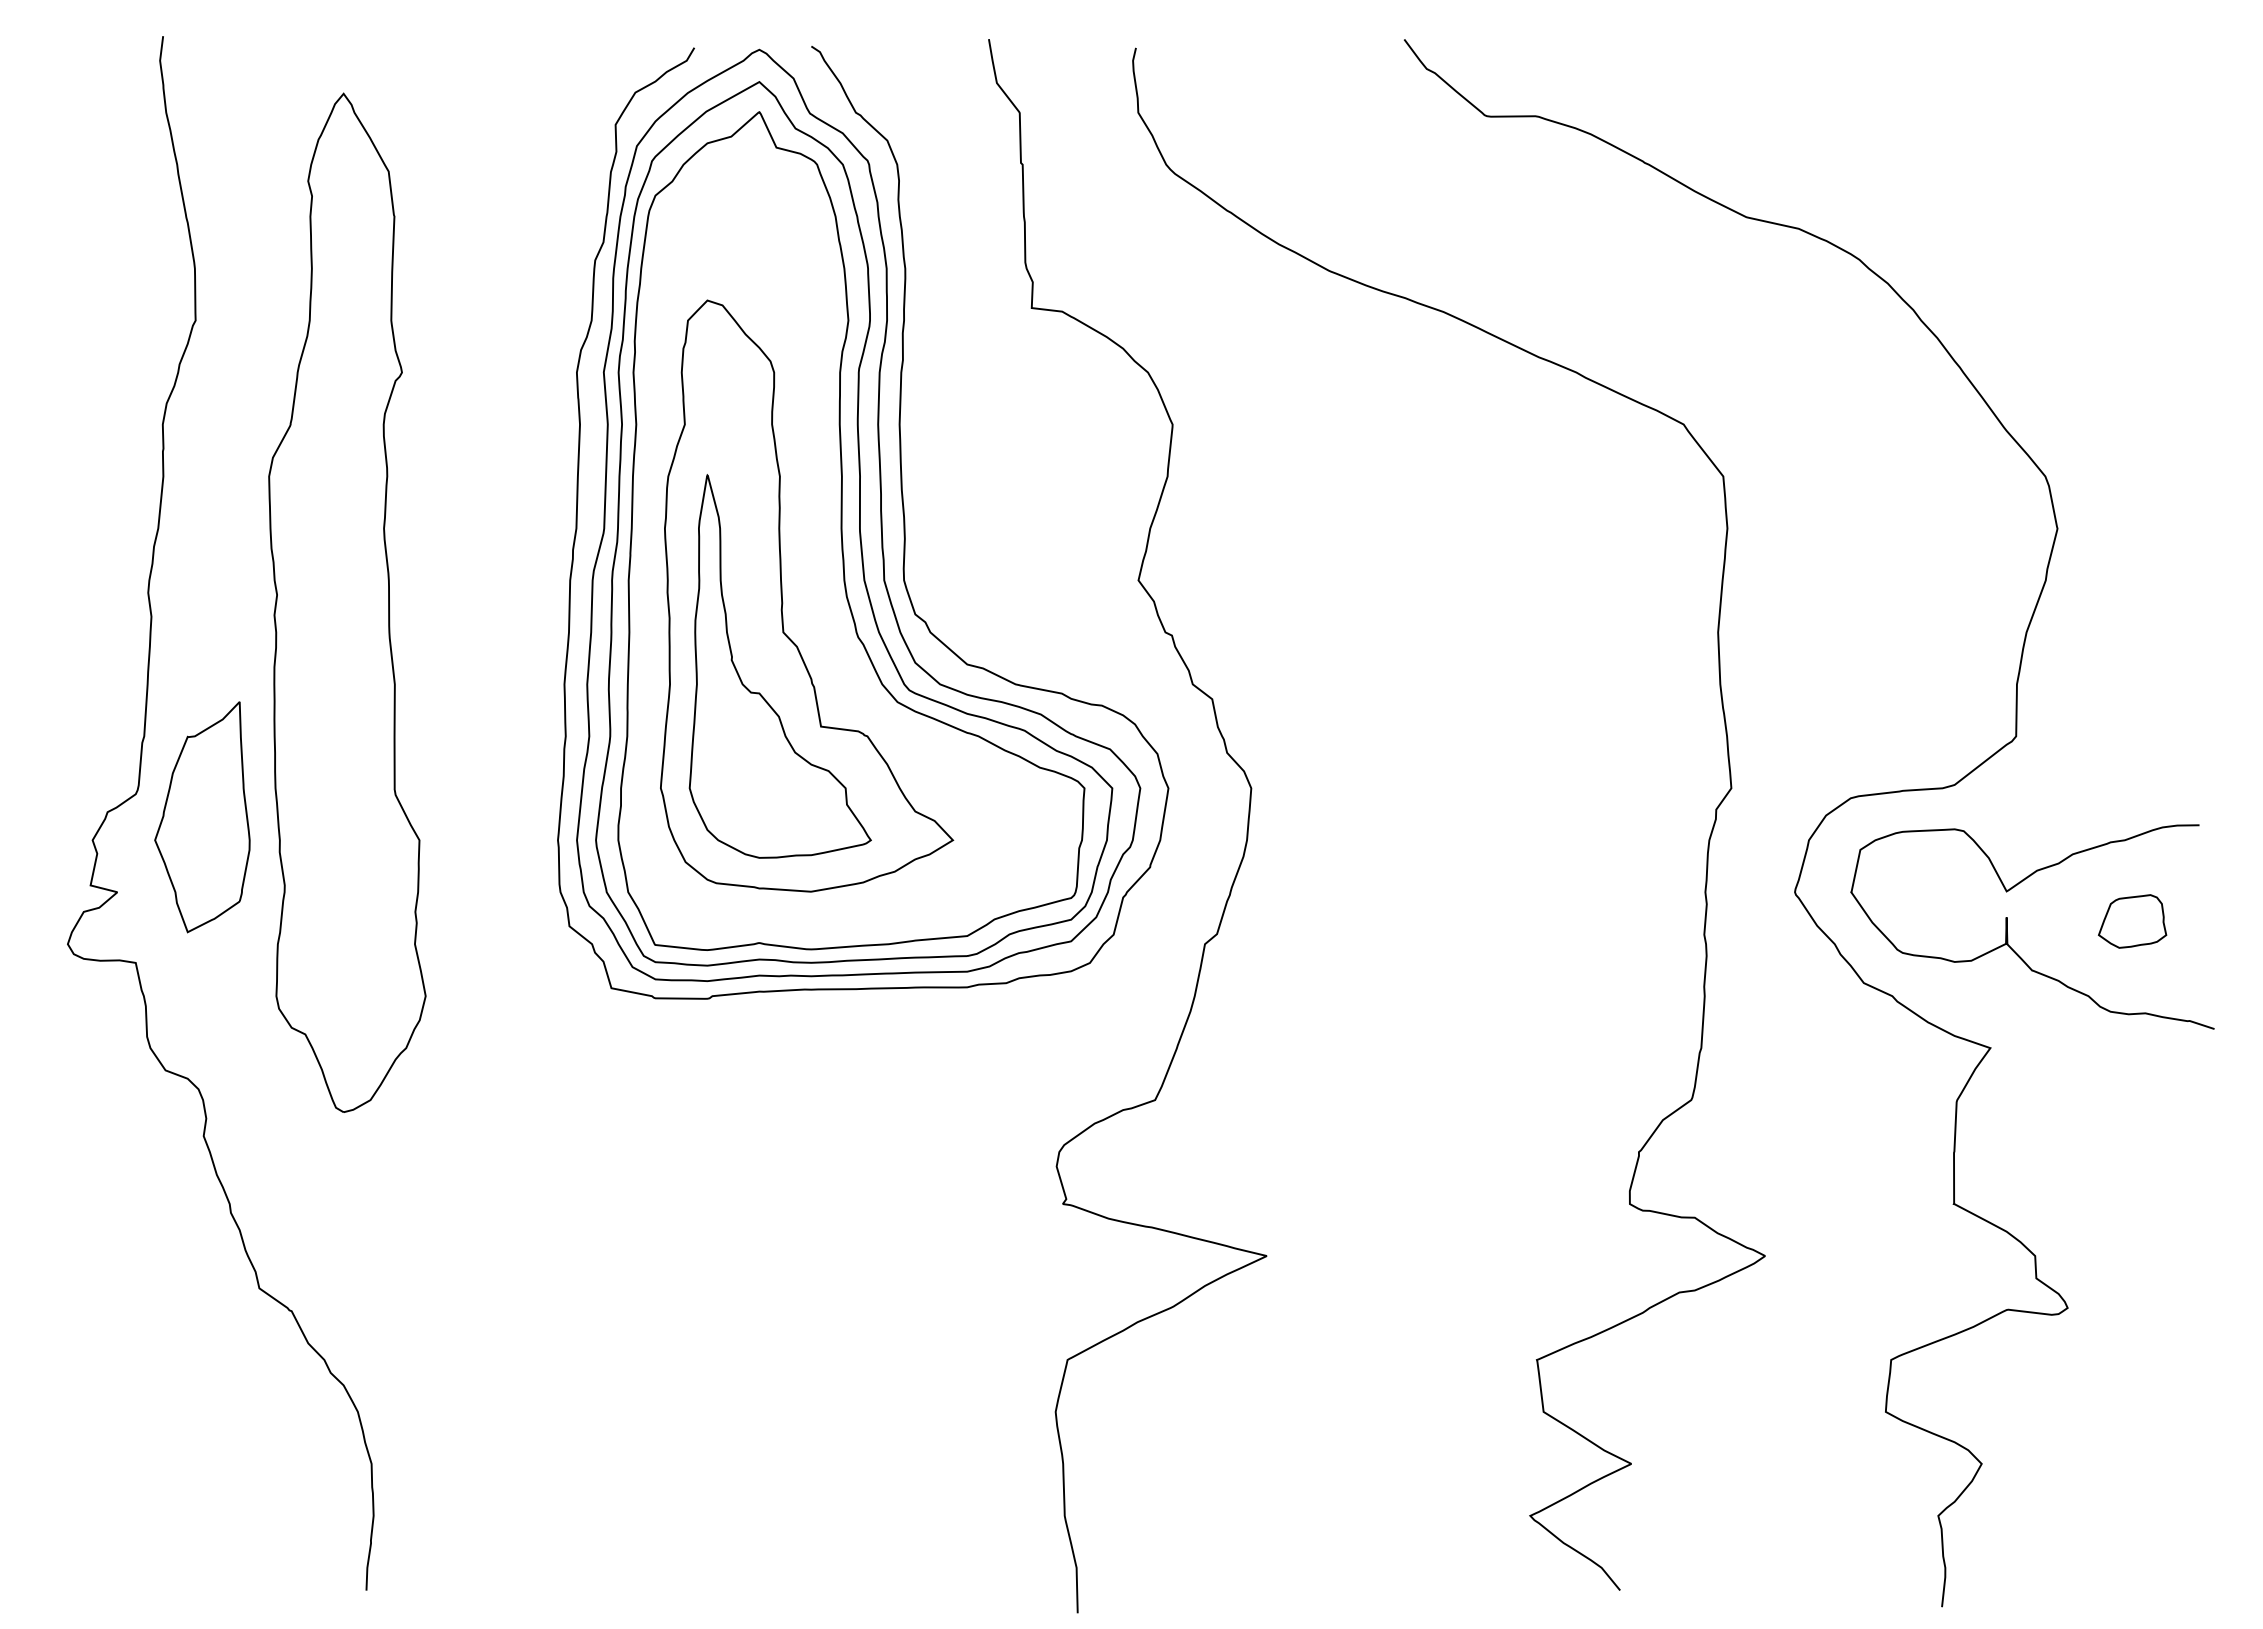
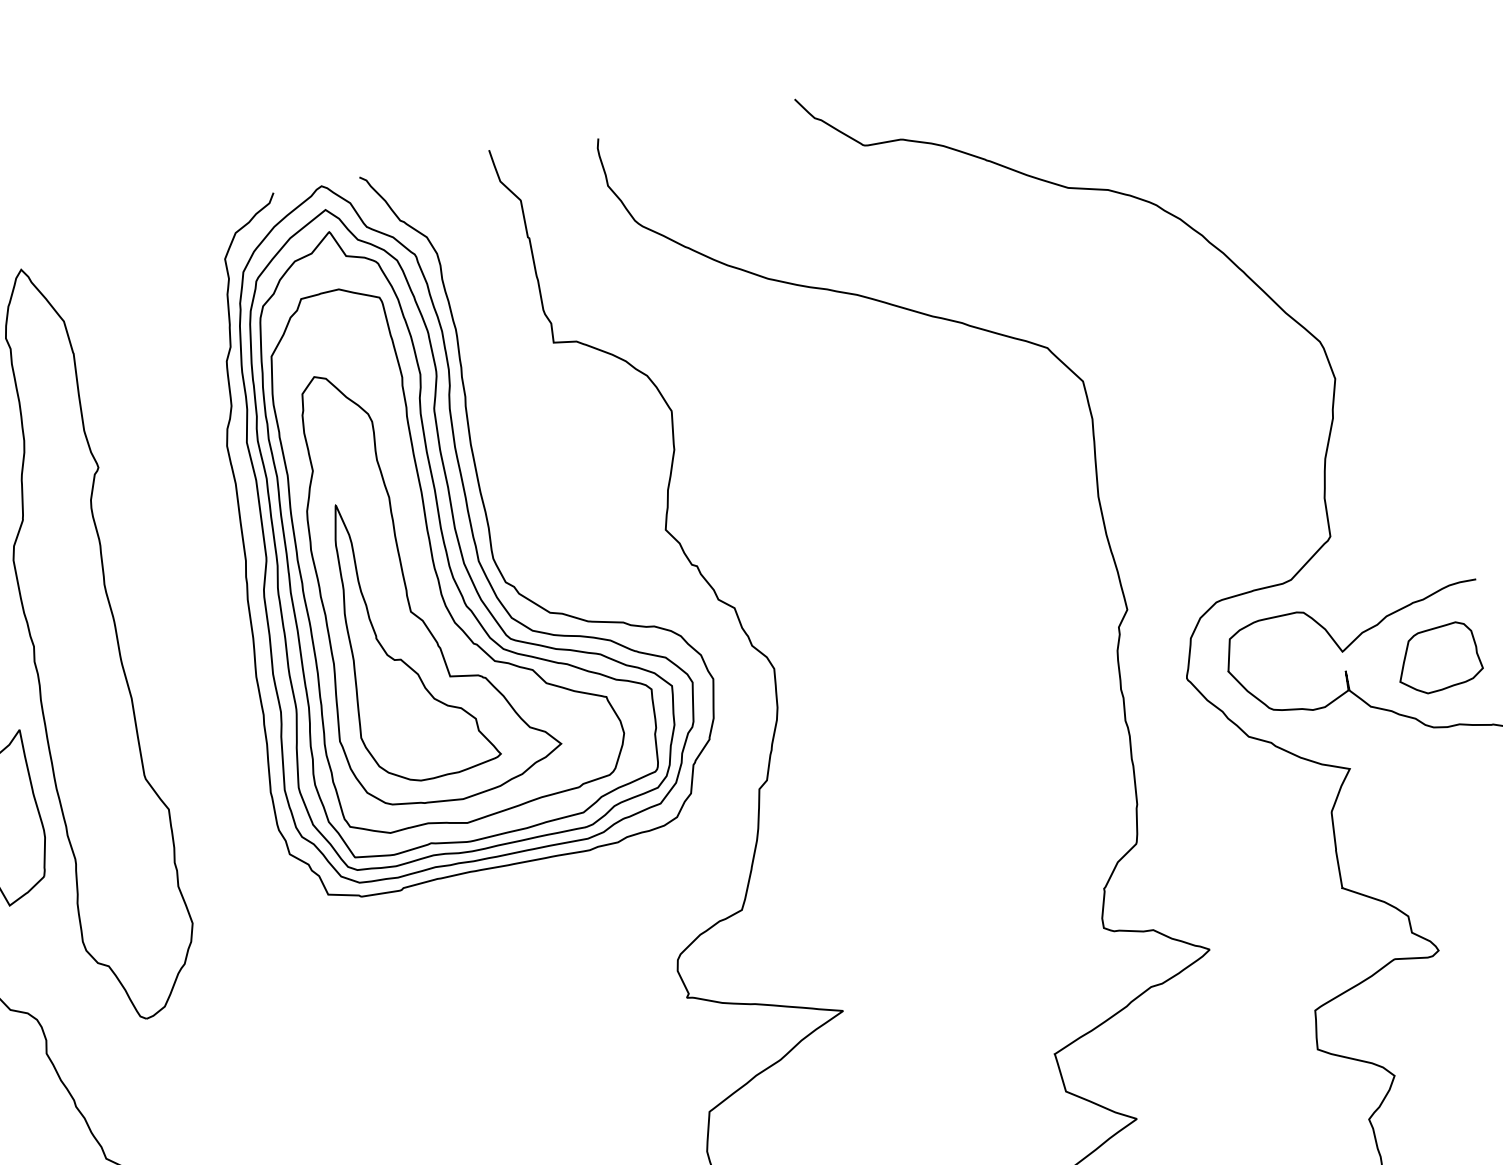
part: (824, 557) -> (431, 551), added
part: (2132, 921) -> (1438, 658), size x1.67

